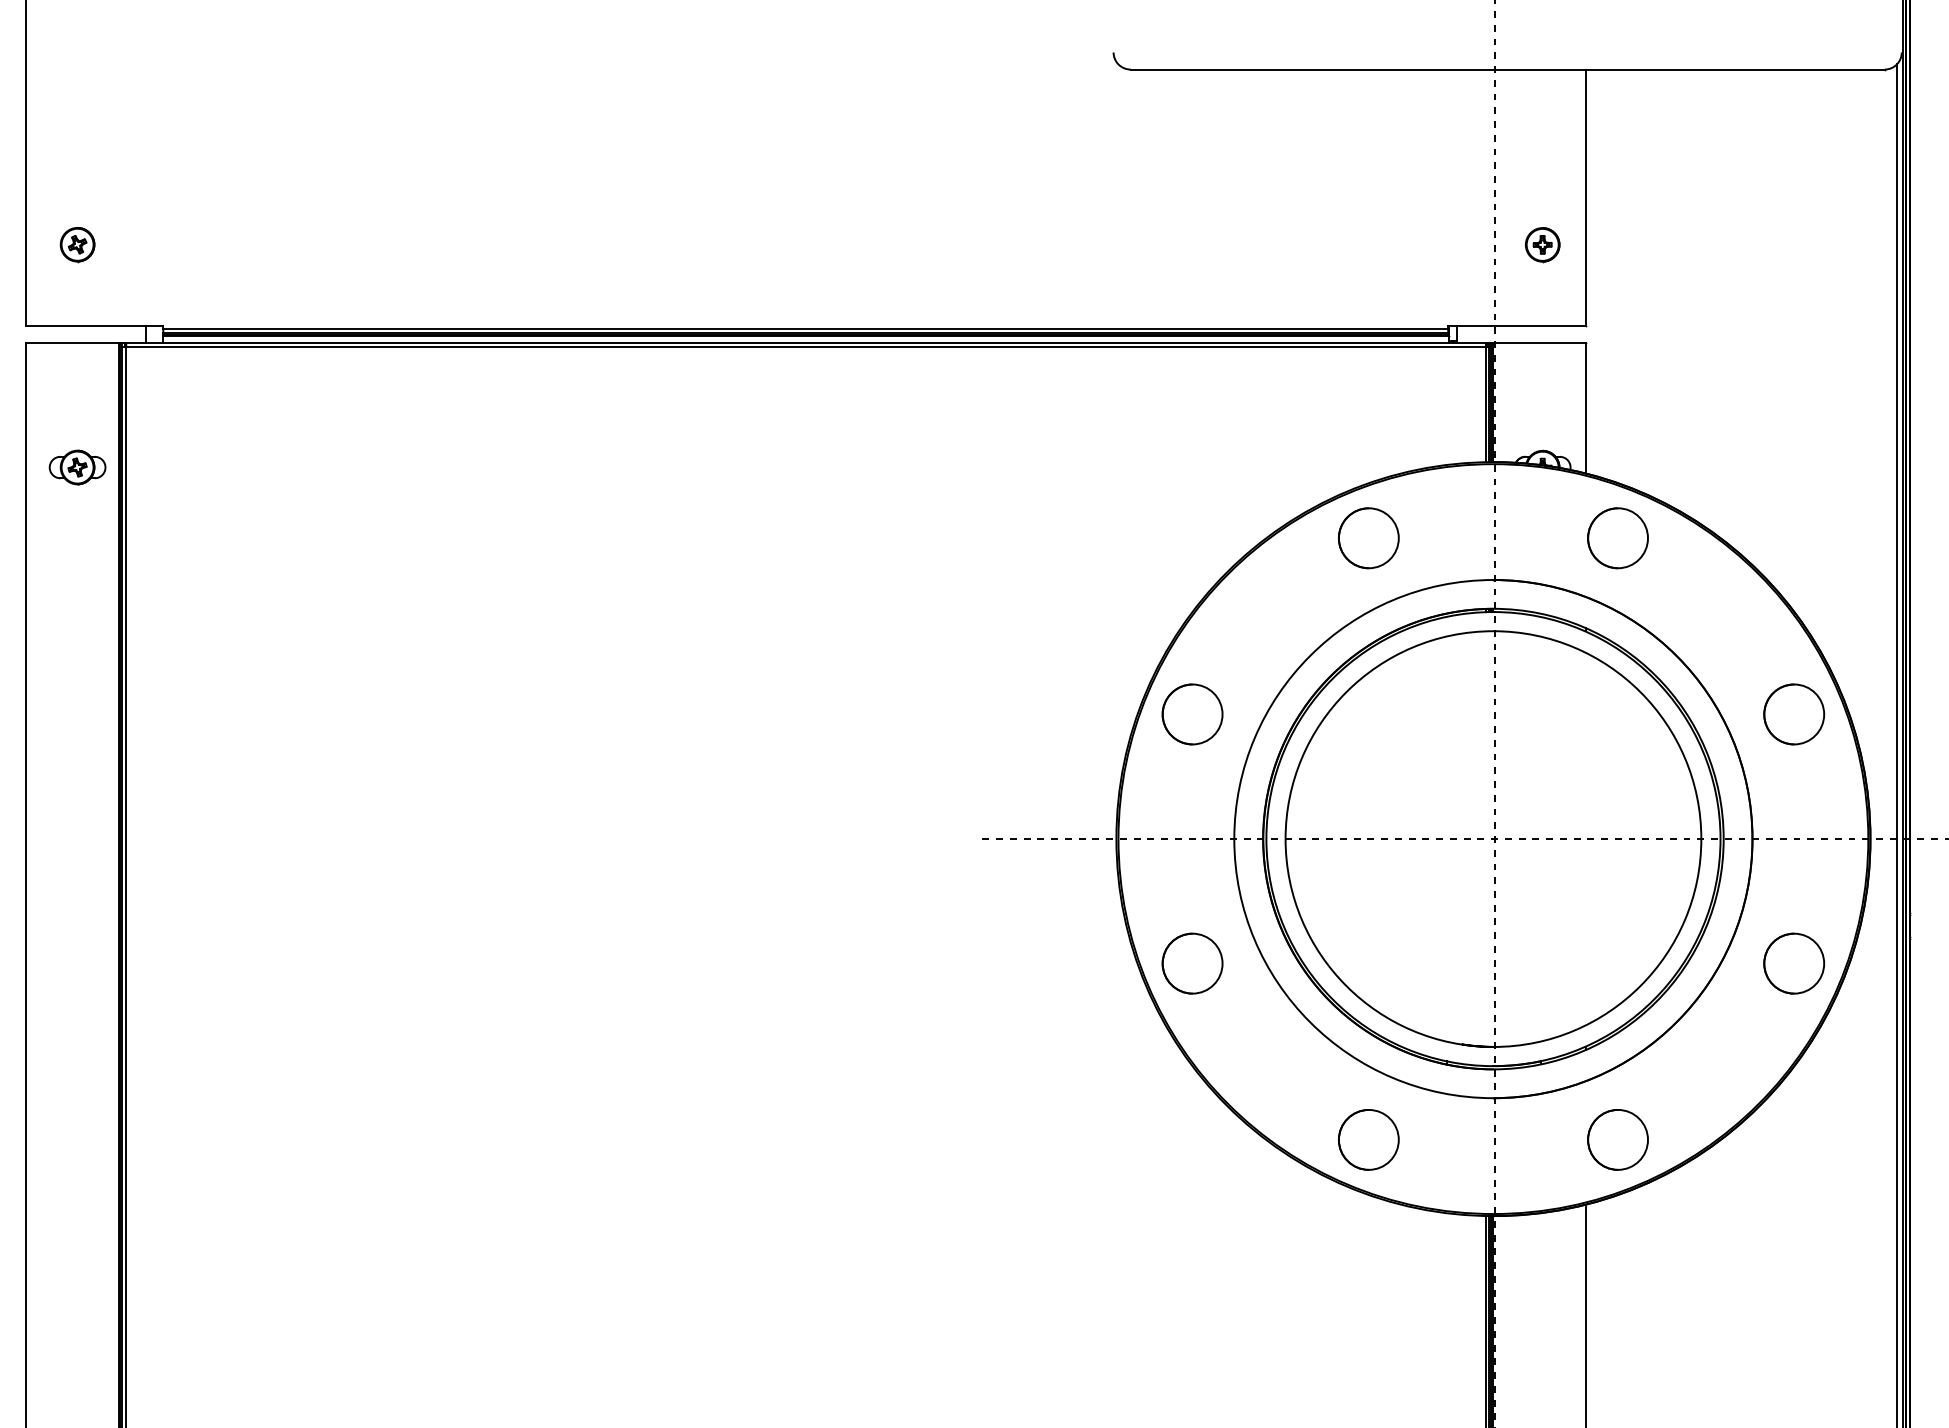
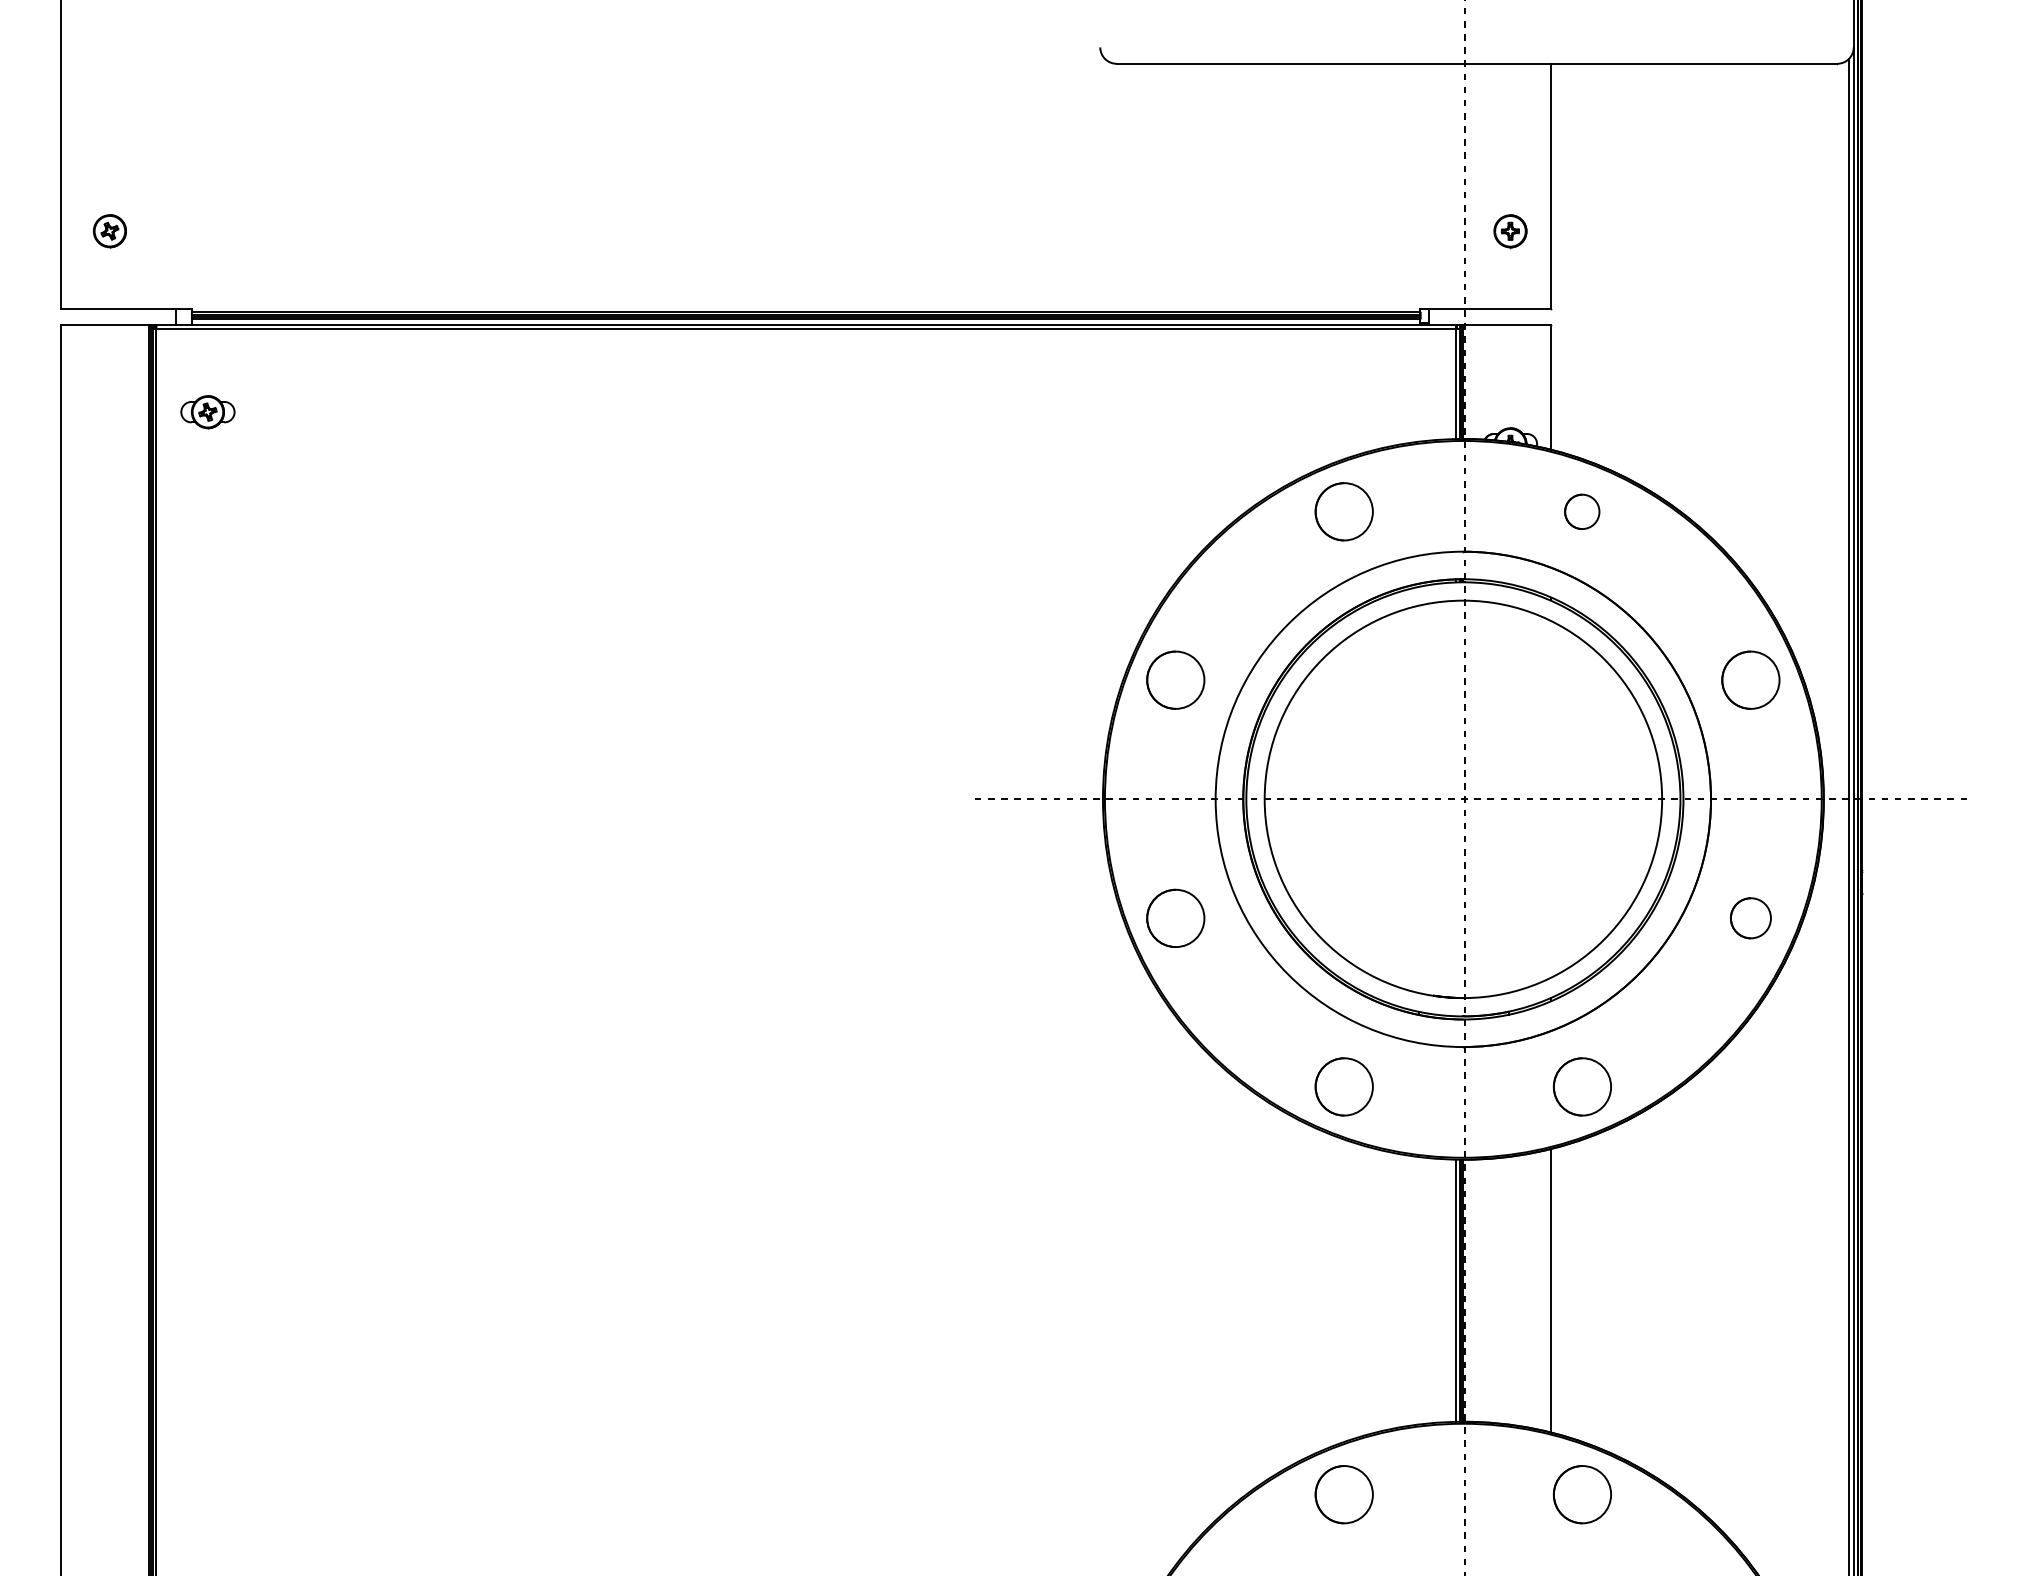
part: (77, 467) -> (207, 412), moved
circle: (1617, 537) -> (1581, 511), size x0.6
circle: (1793, 962) -> (1750, 917), size x0.7

